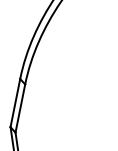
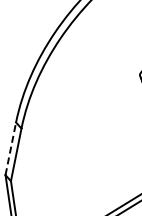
line: (15, 102) -> (10, 148), solid -> dashed

